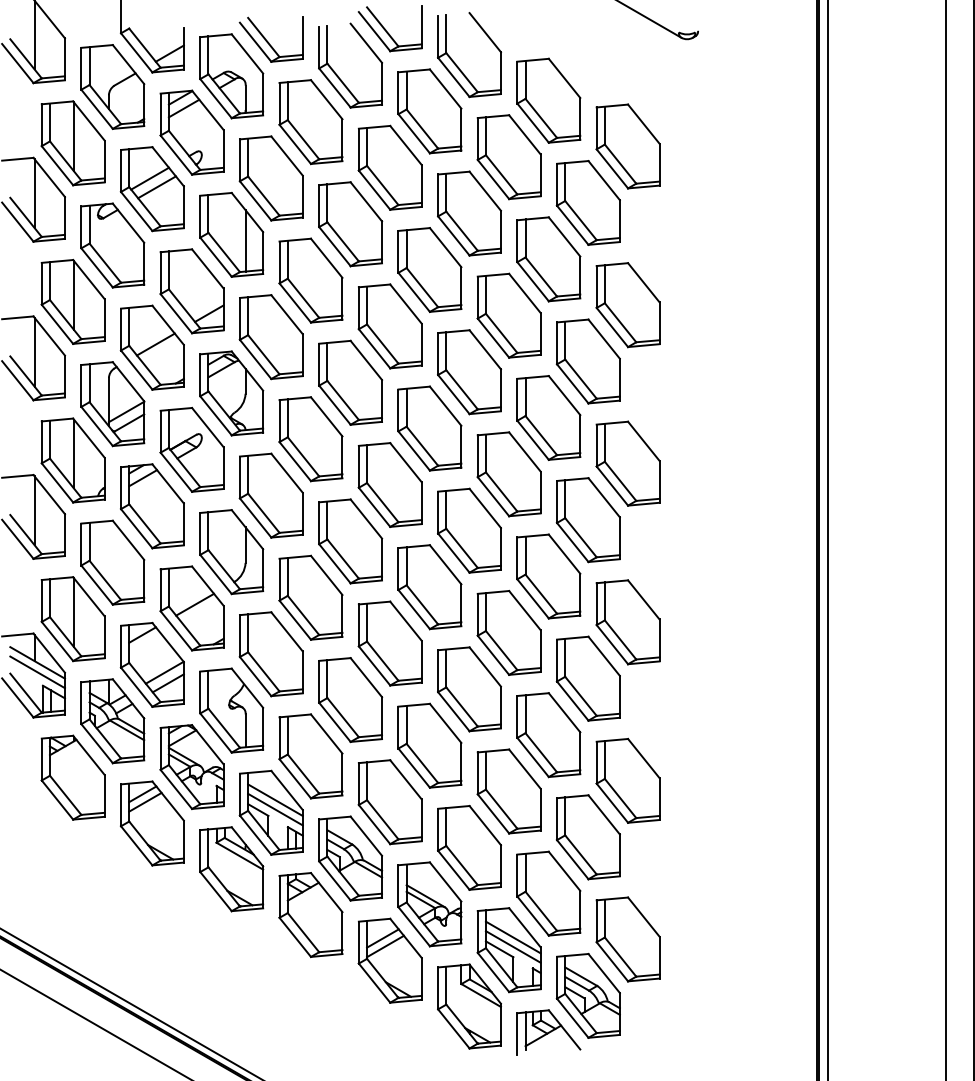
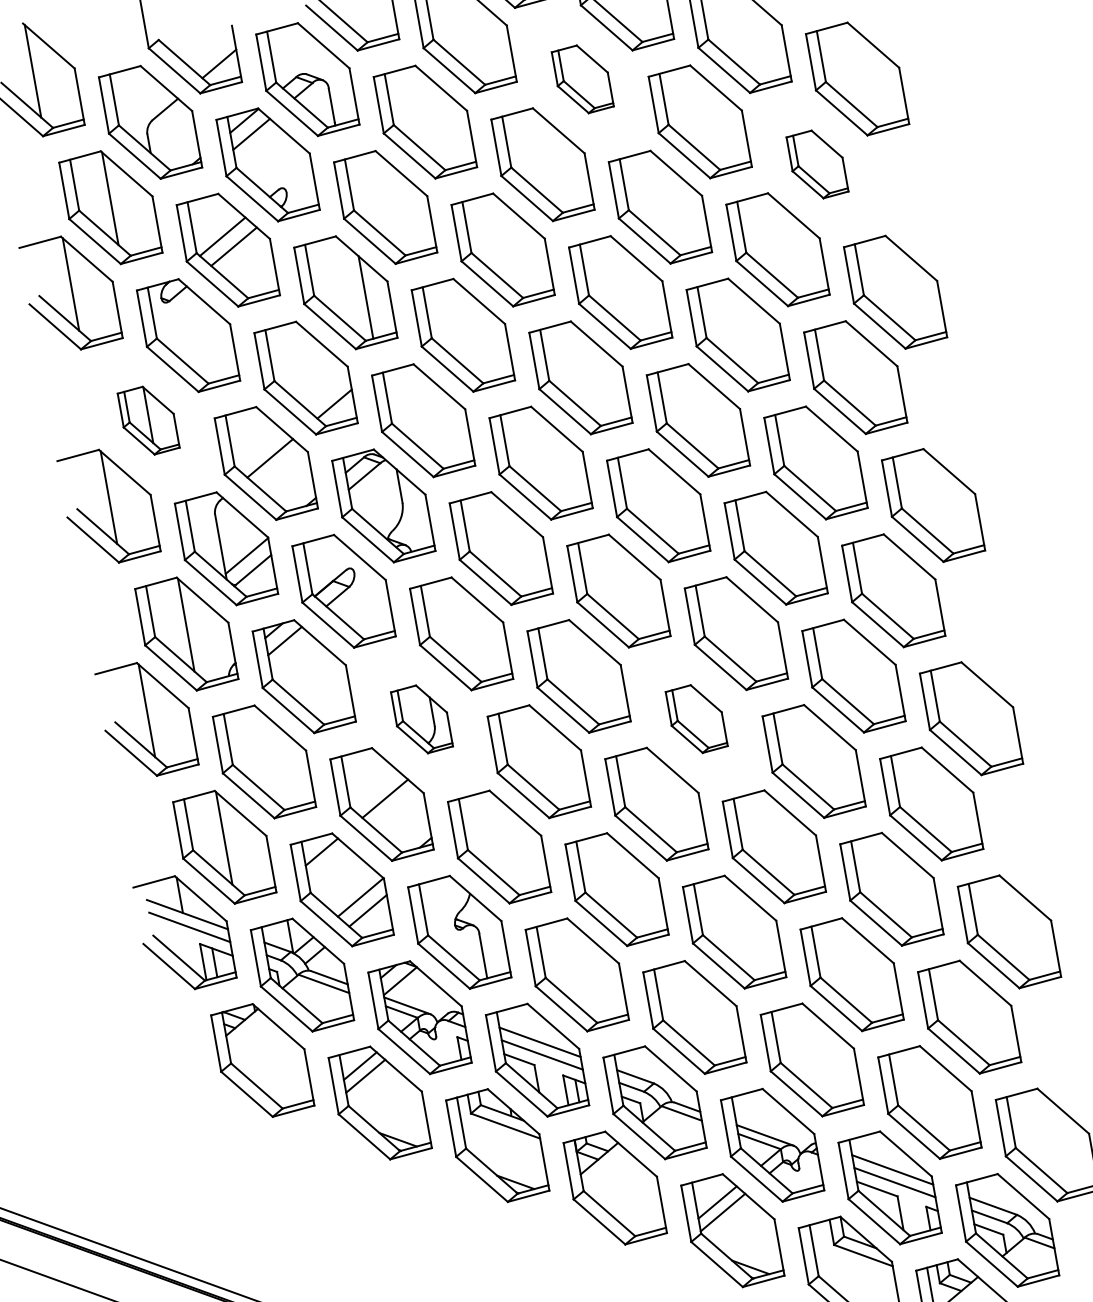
part: (429, 111) -> (582, 79), size x0.6
part: (587, 202) -> (816, 164), size x0.6
part: (72, 301) -> (147, 420), size x0.6
part: (231, 552) -> (421, 719), size x0.6
part: (429, 587) -> (696, 719), size x0.6

